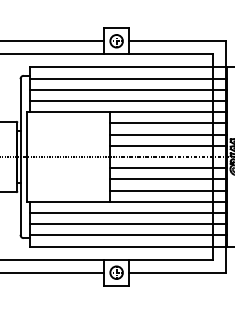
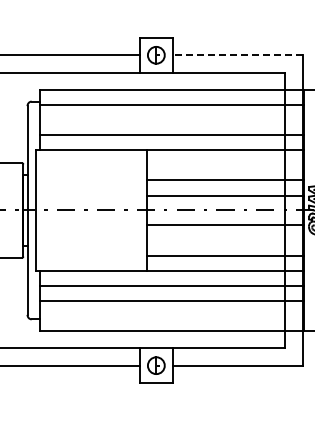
line: (177, 41) -> (237, 55), solid -> dashed
line: (127, 89) -> (171, 120), removed
line: (168, 123) -> (225, 165), removed
line: (168, 179) -> (225, 240), removed
line: (127, 235) -> (171, 315), removed

